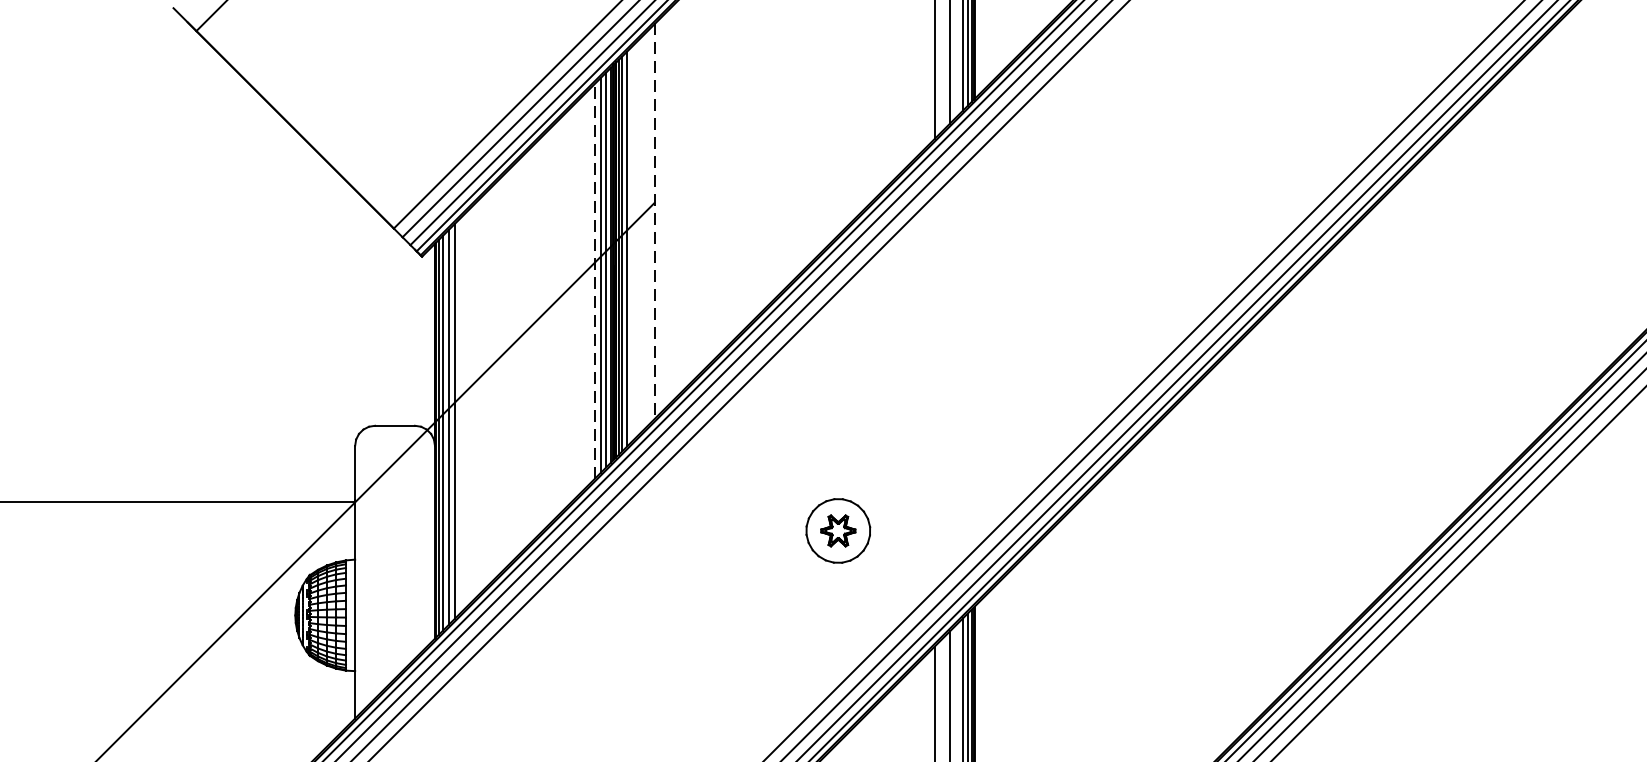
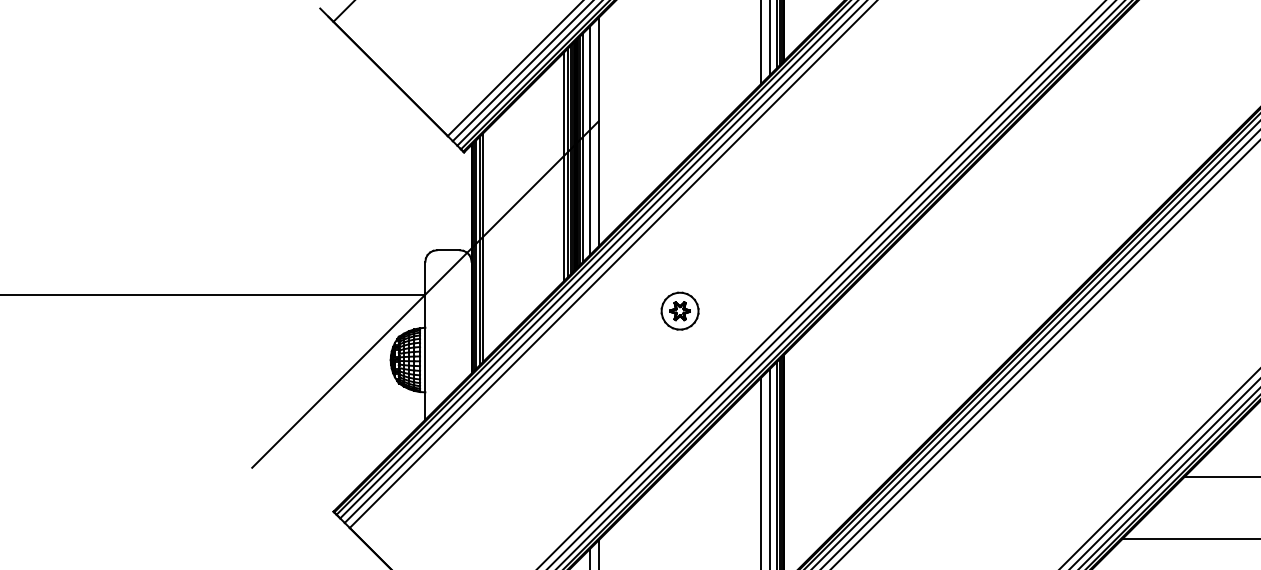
line: (655, 222) -> (599, 132), dashed -> solid
line: (640, 236) -> (590, 140), added
line: (593, 281) -> (563, 166), dashed -> solid
part: (837, 529) -> (679, 310), moved

